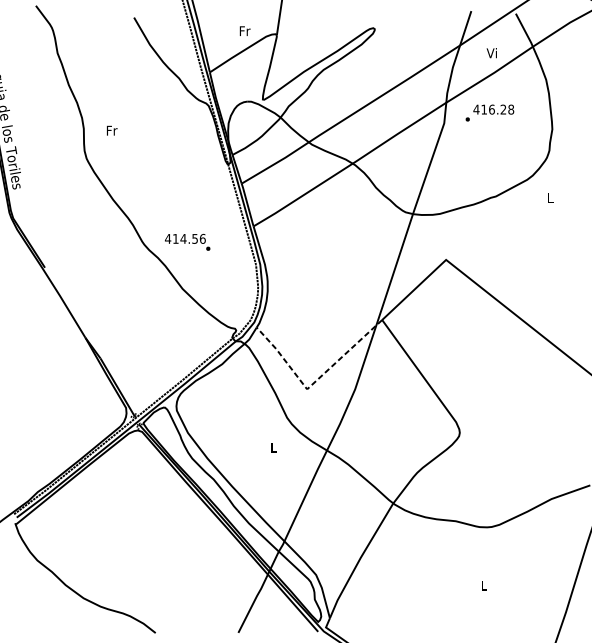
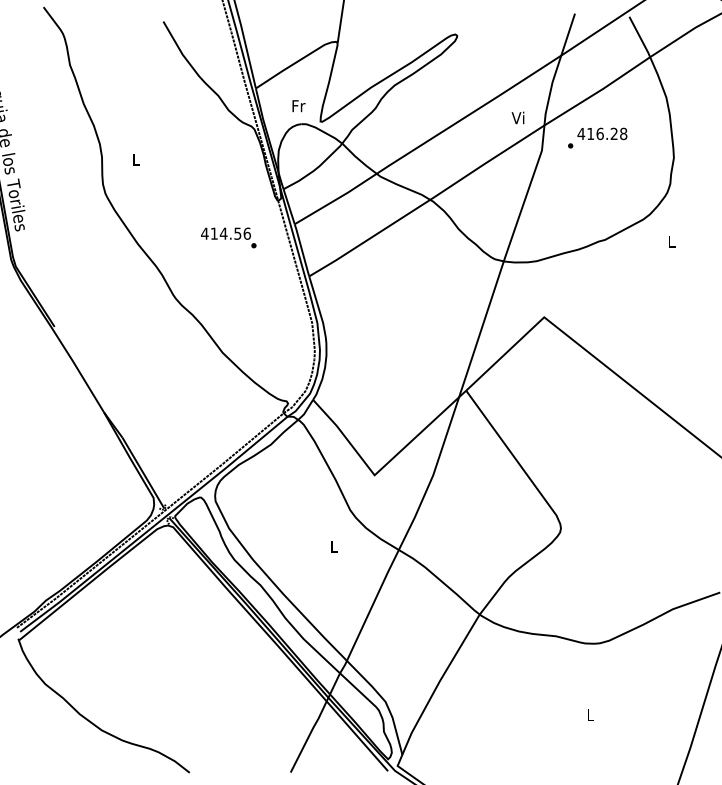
text: (244, 31) -> (298, 106), moved
text: (491, 52) -> (517, 117), moved
text: (112, 130) -> (136, 159), Fr -> L
text: (187, 242) -> (228, 237), moved
line: (314, 382) -> (383, 467), dashed -> solid

